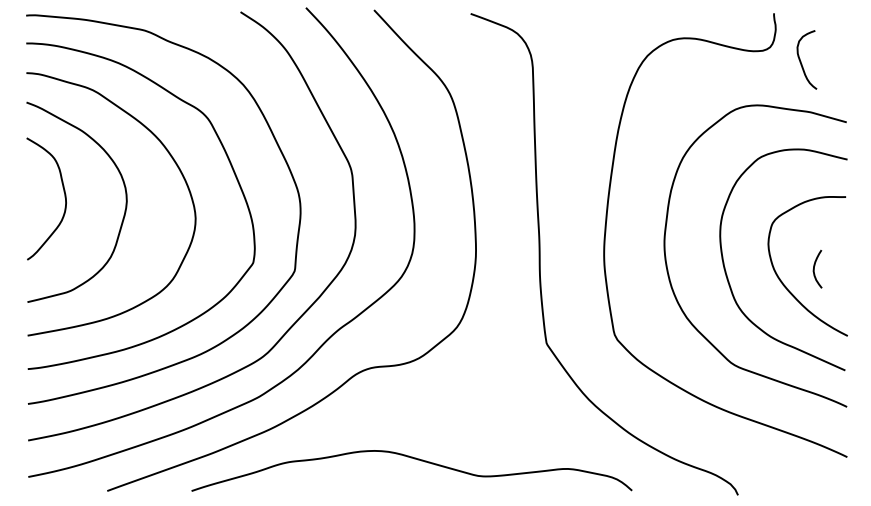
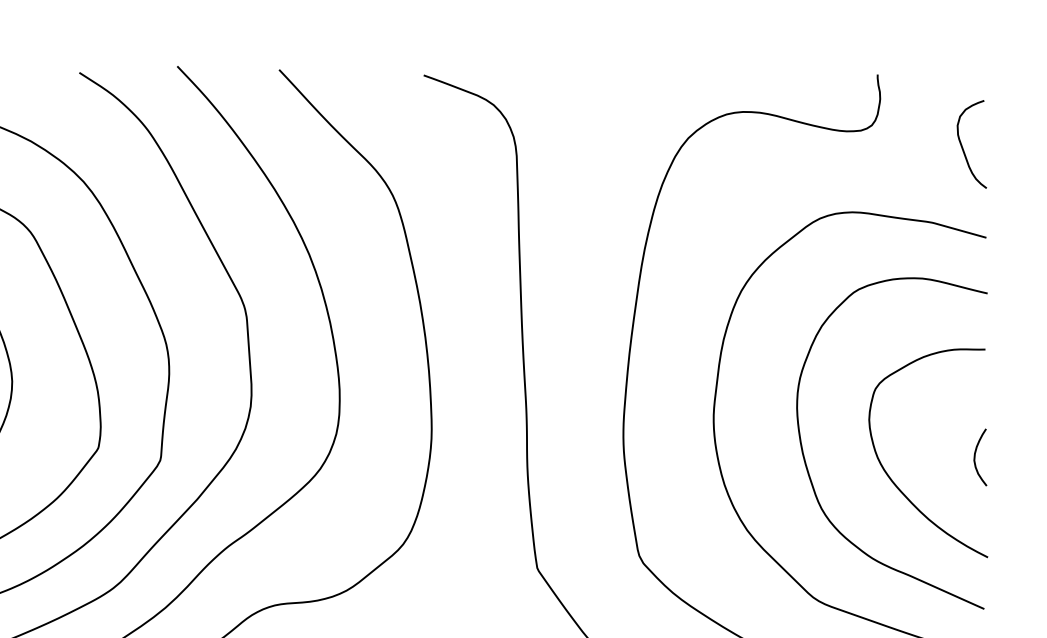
curve: (801, 61) -> (963, 146), moved
curve: (814, 268) -> (975, 456), moved

